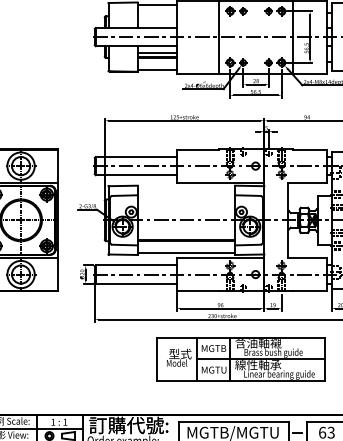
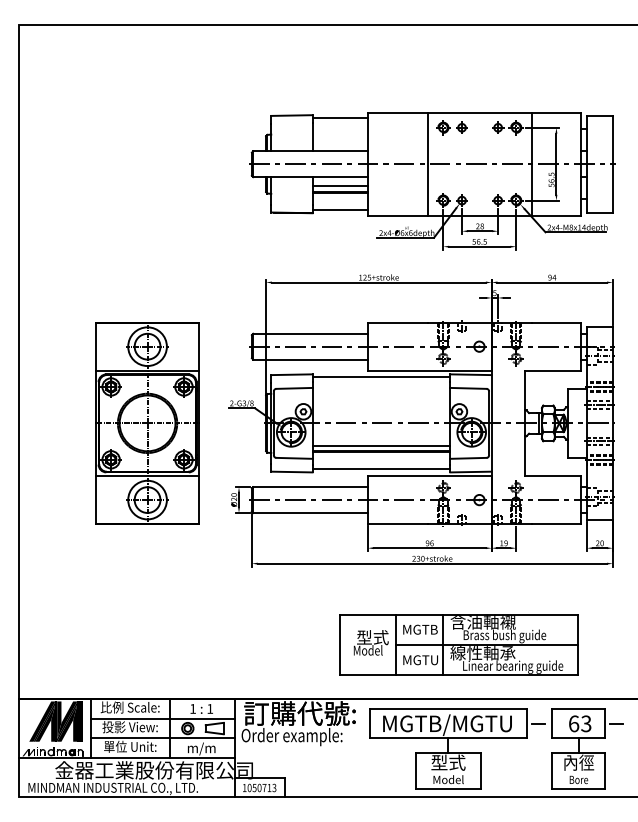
line: (186, 187) -> (381, 377), added
line: (186, 235) -> (381, 445), added
part: (240, 358) -> (458, 644), moved

